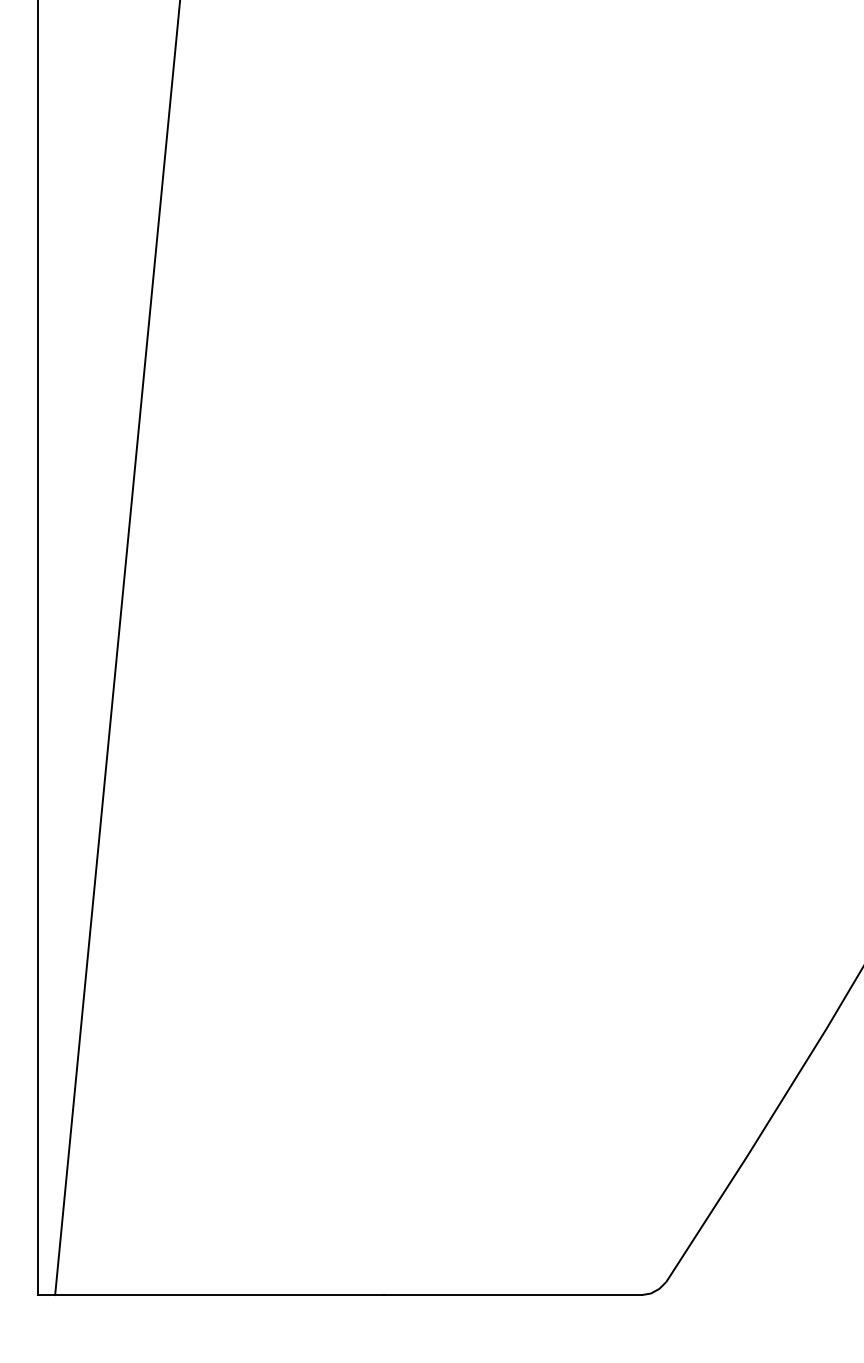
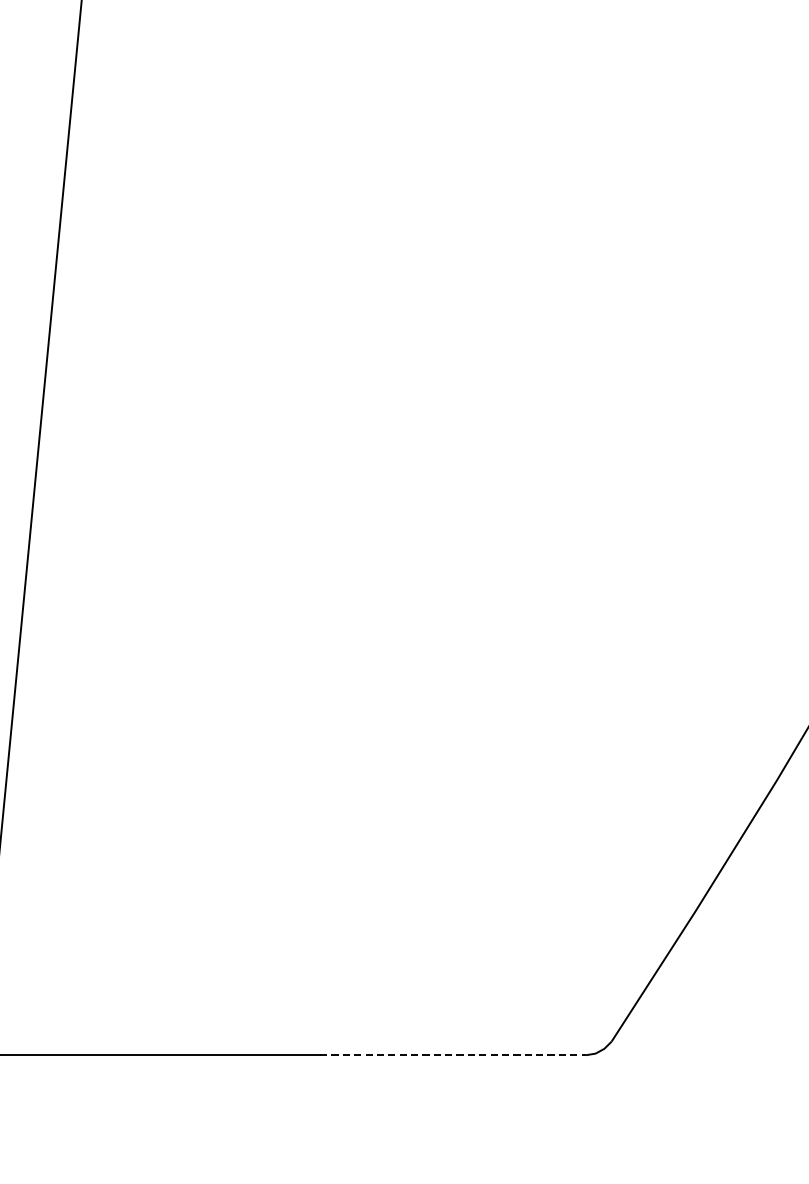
line: (512, 1295) -> (452, 1055), solid -> dashed

